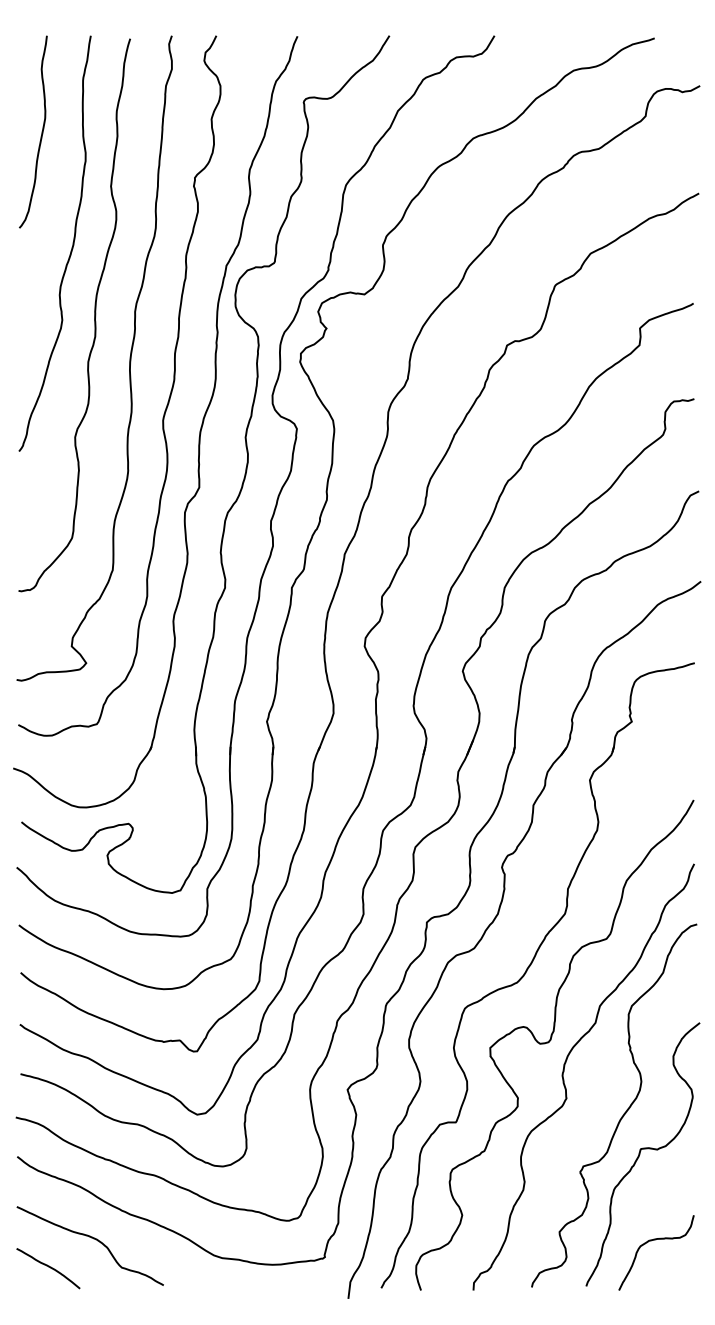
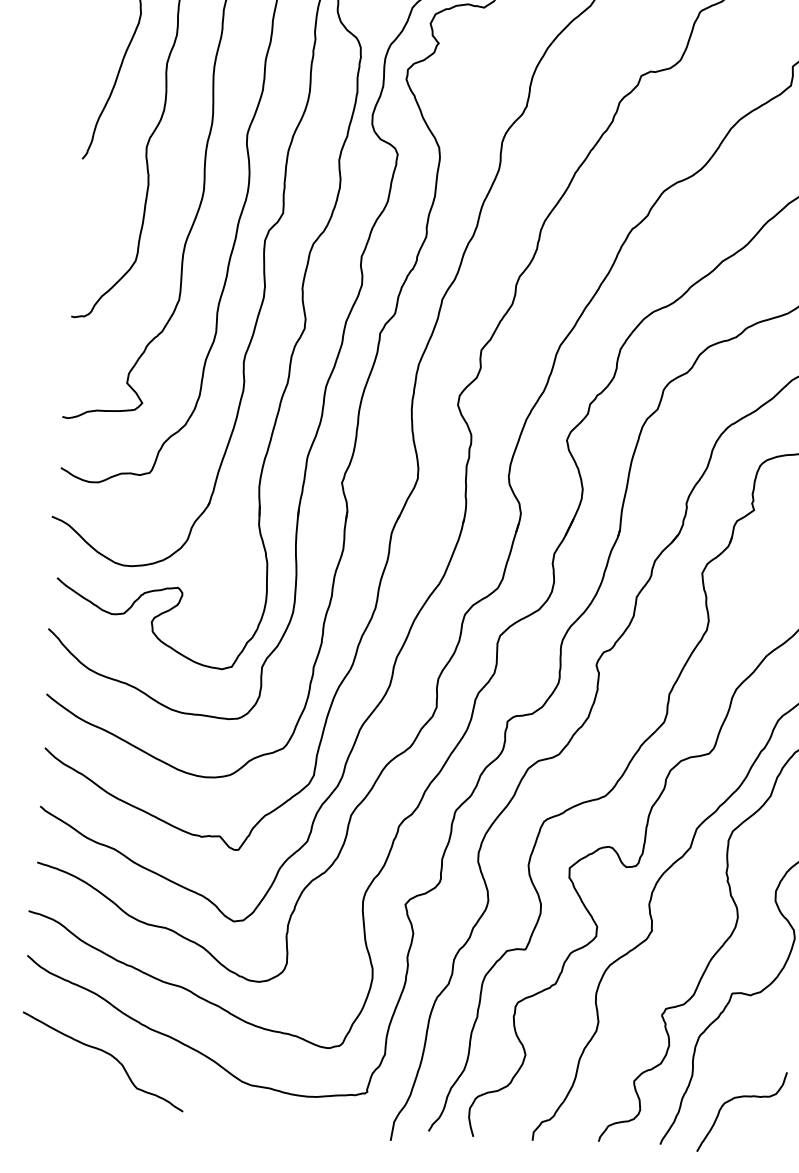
curve: (48, 1267) -> (54, 1082), removed

